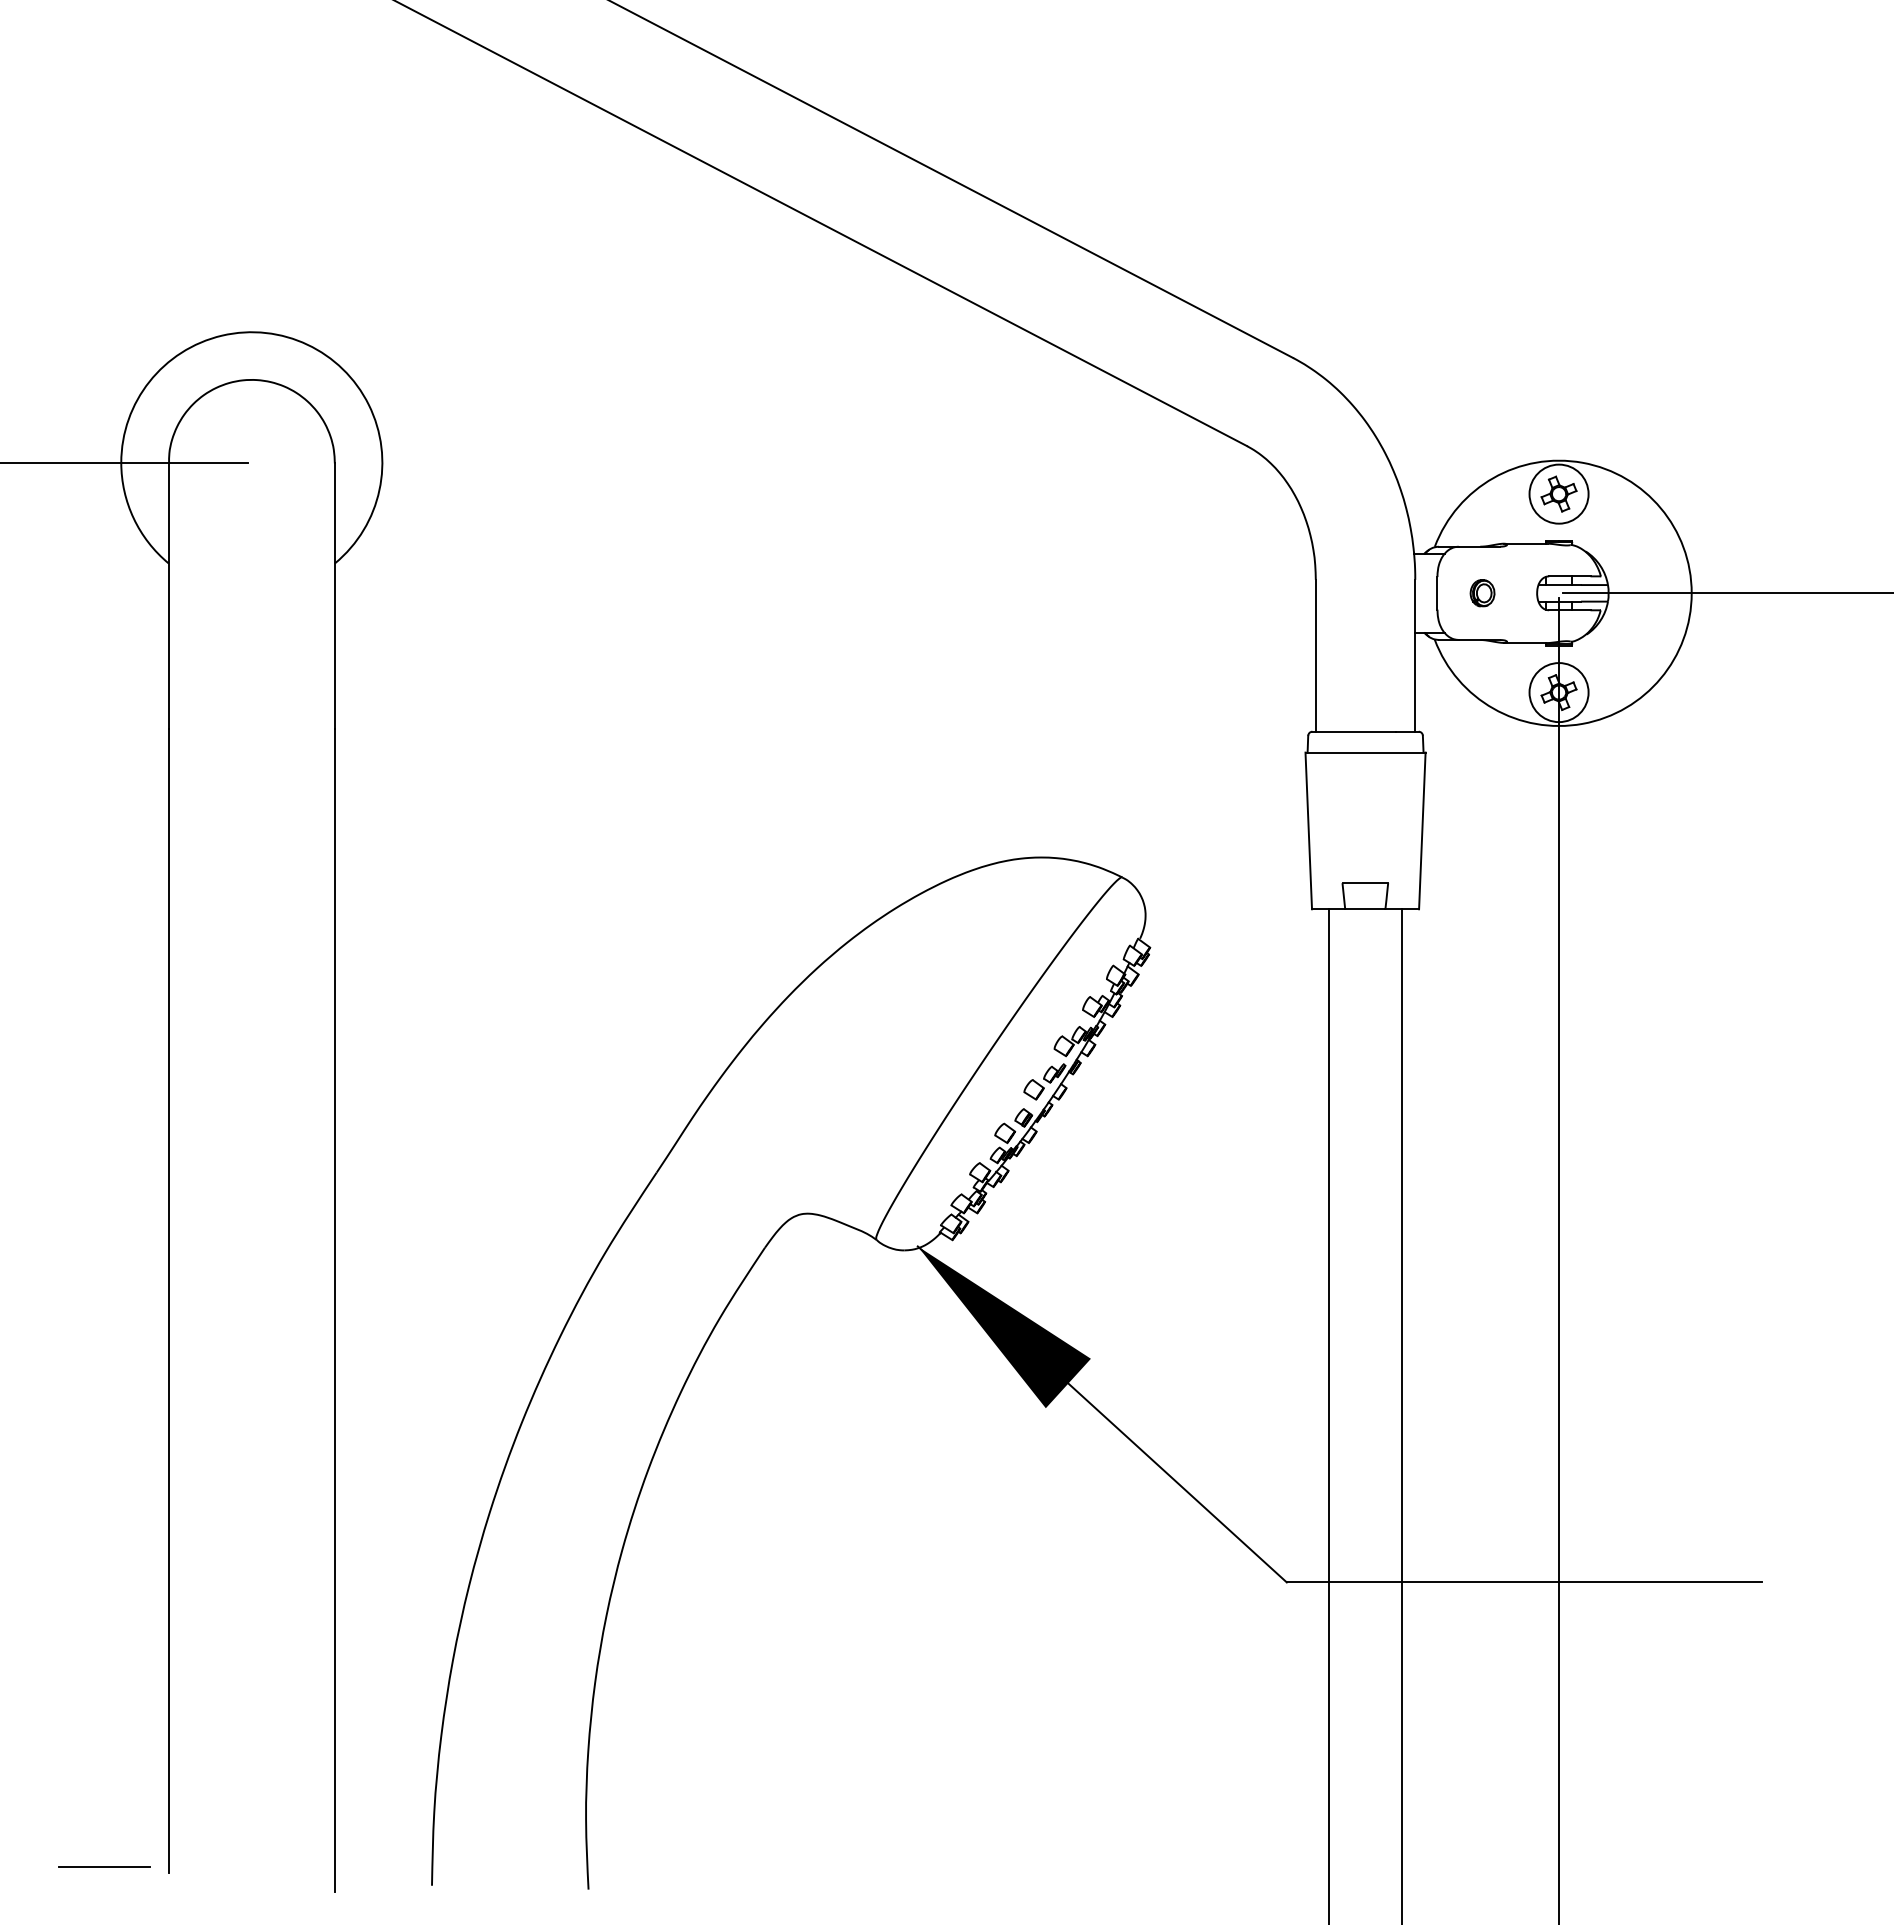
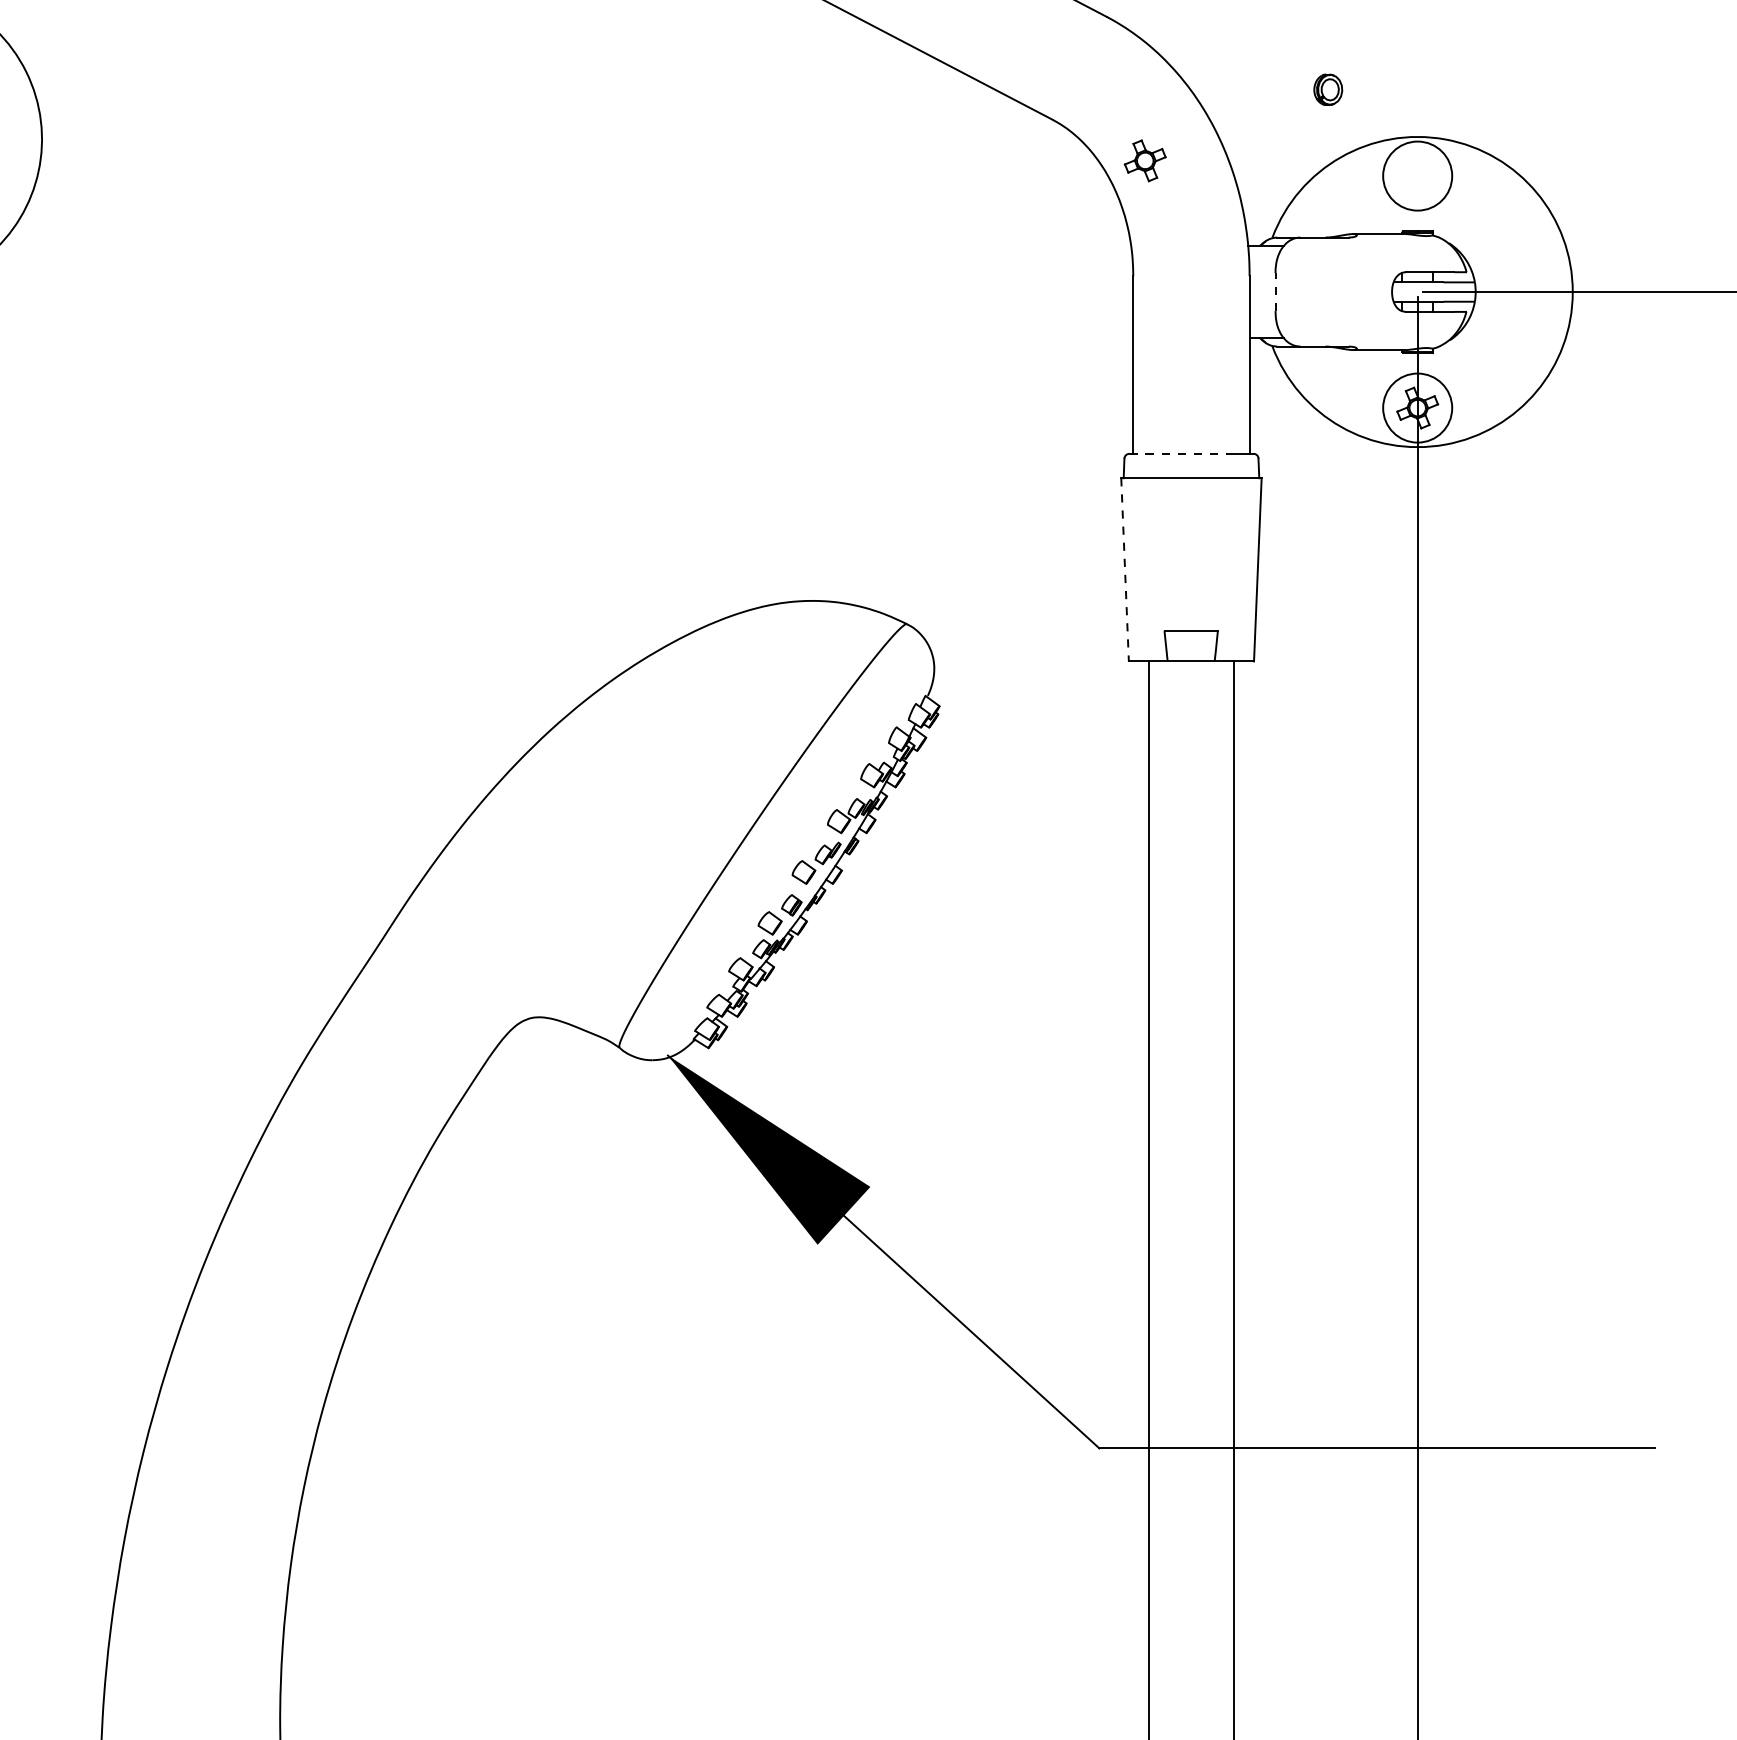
part: (1558, 493) -> (1144, 160), moved
line: (1437, 592) -> (1275, 291), solid -> dashed
part: (1482, 593) -> (1328, 89), moved
line: (1354, 731) -> (1178, 453), solid -> dashed
line: (1308, 831) -> (1124, 570), solid -> dashed

